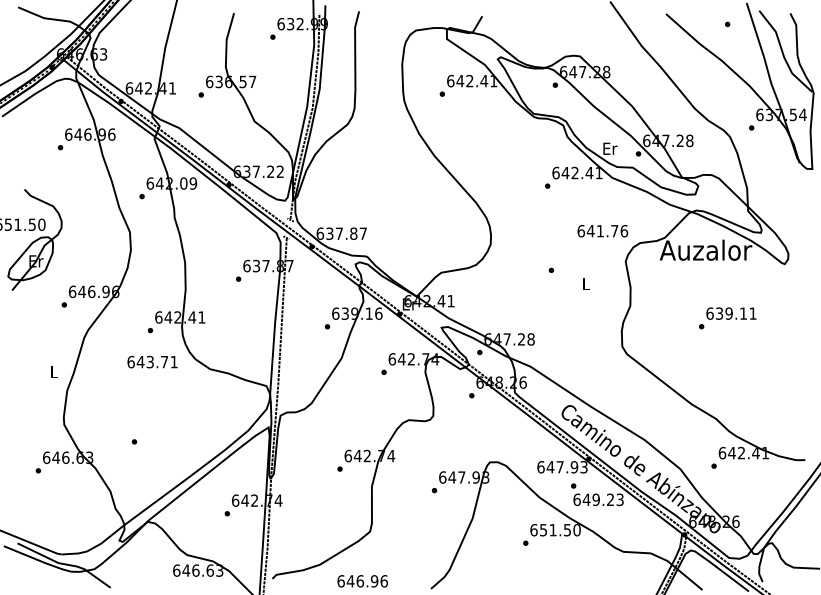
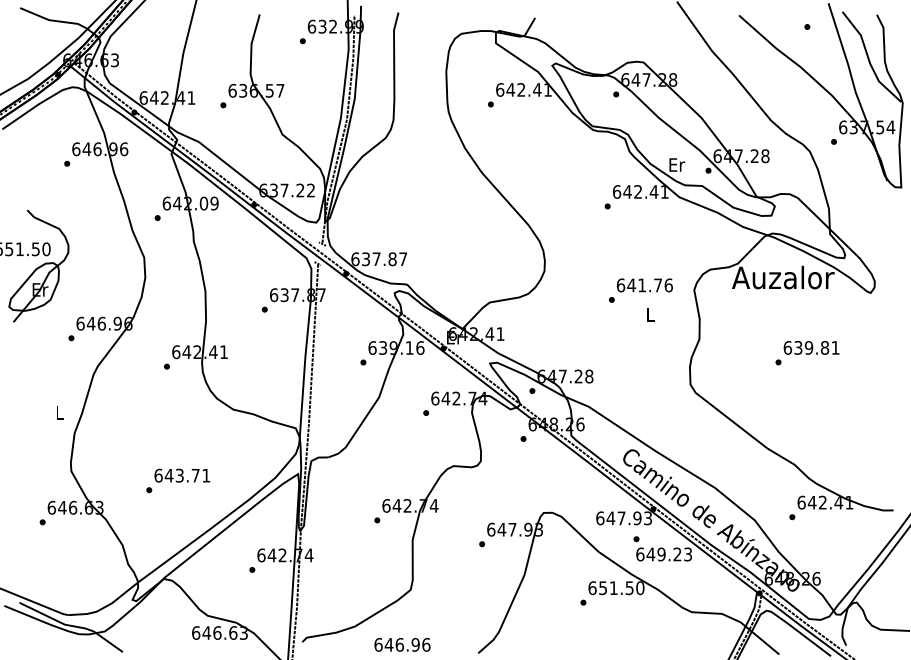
text: (602, 231) -> (644, 285), moved
text: (743, 313) -> (825, 347), 639.11 -> 639.81
text: (152, 361) -> (182, 475), moved

